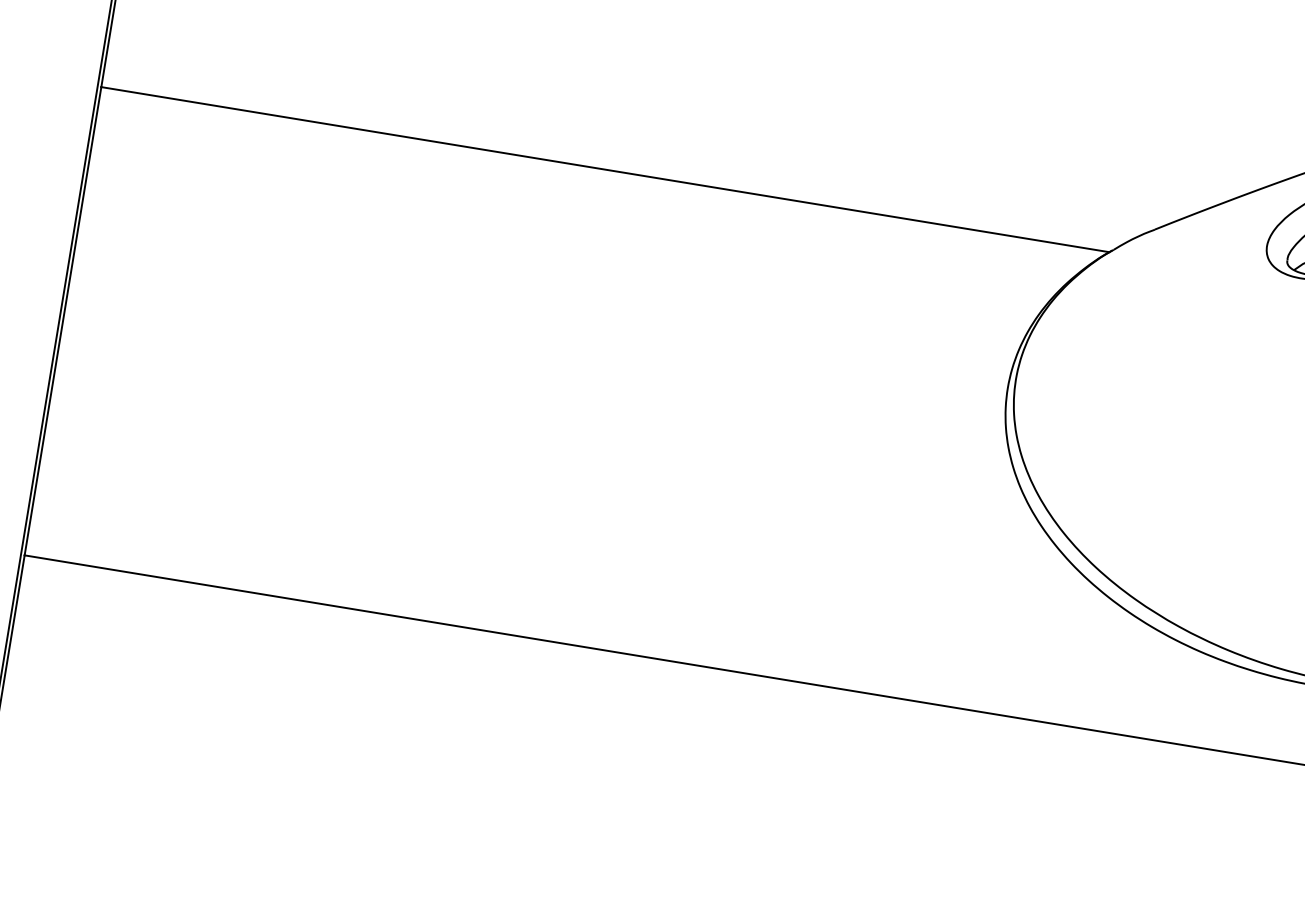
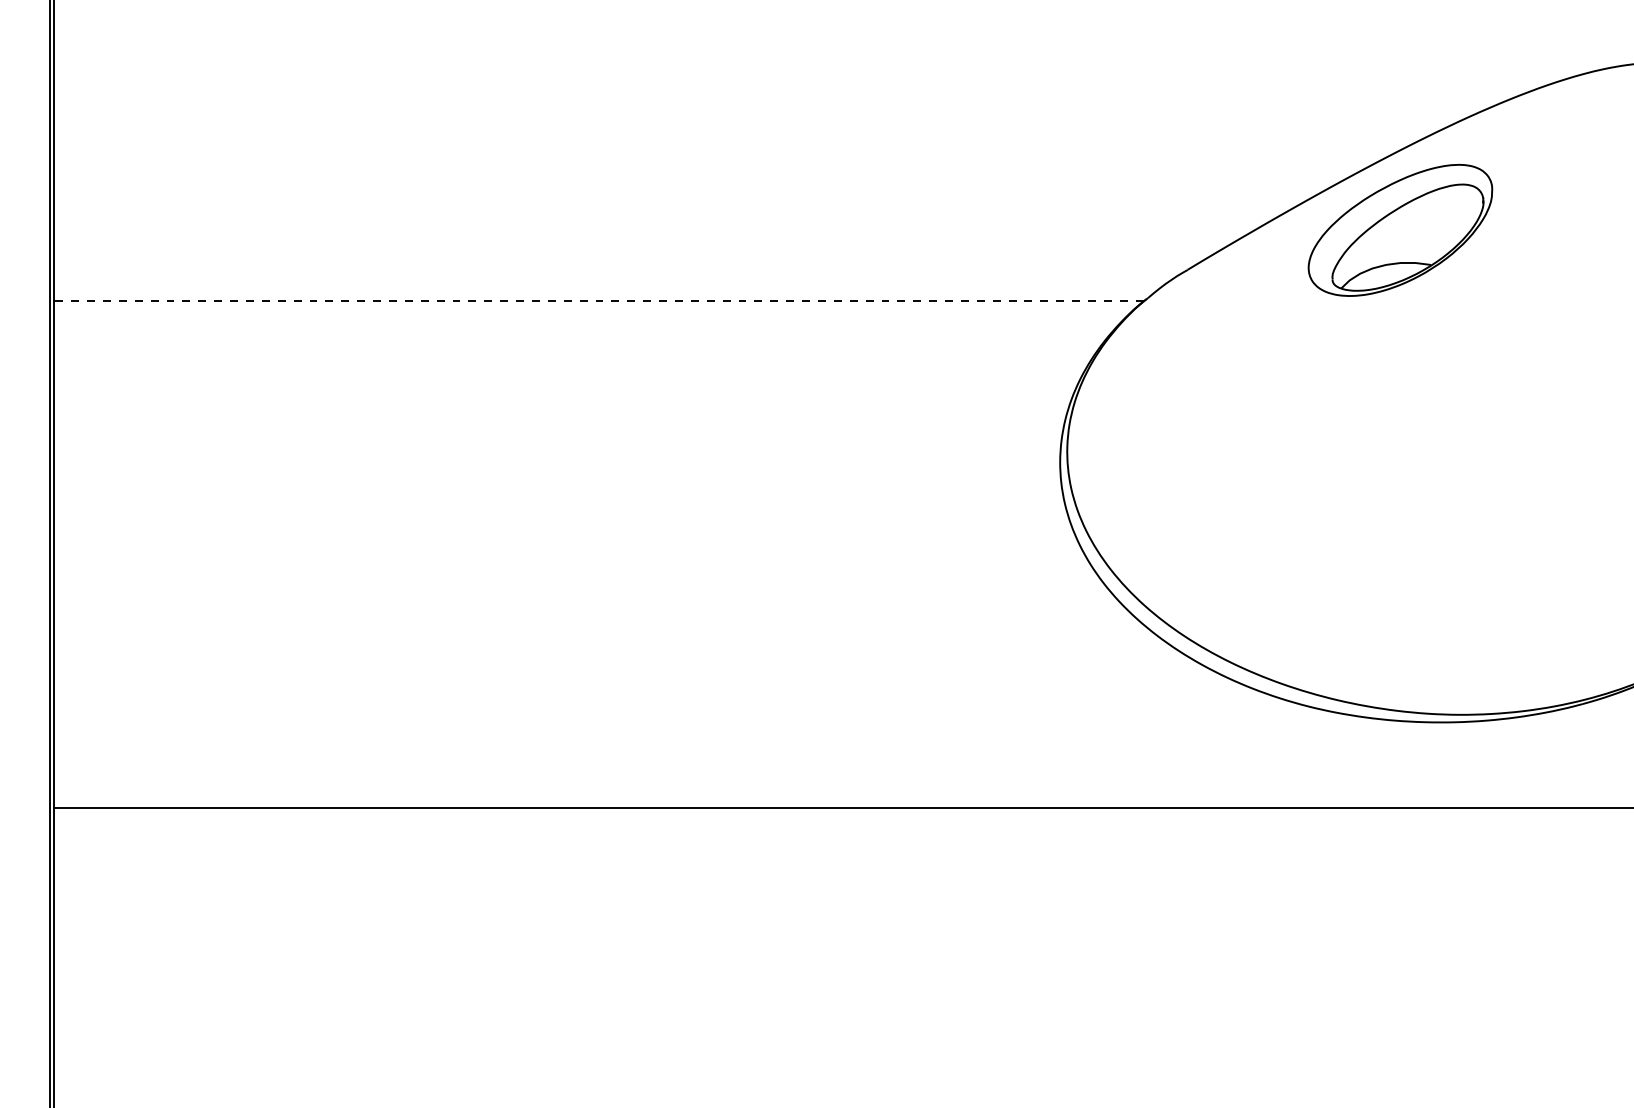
line: (605, 169) -> (598, 301), solid -> dashed

